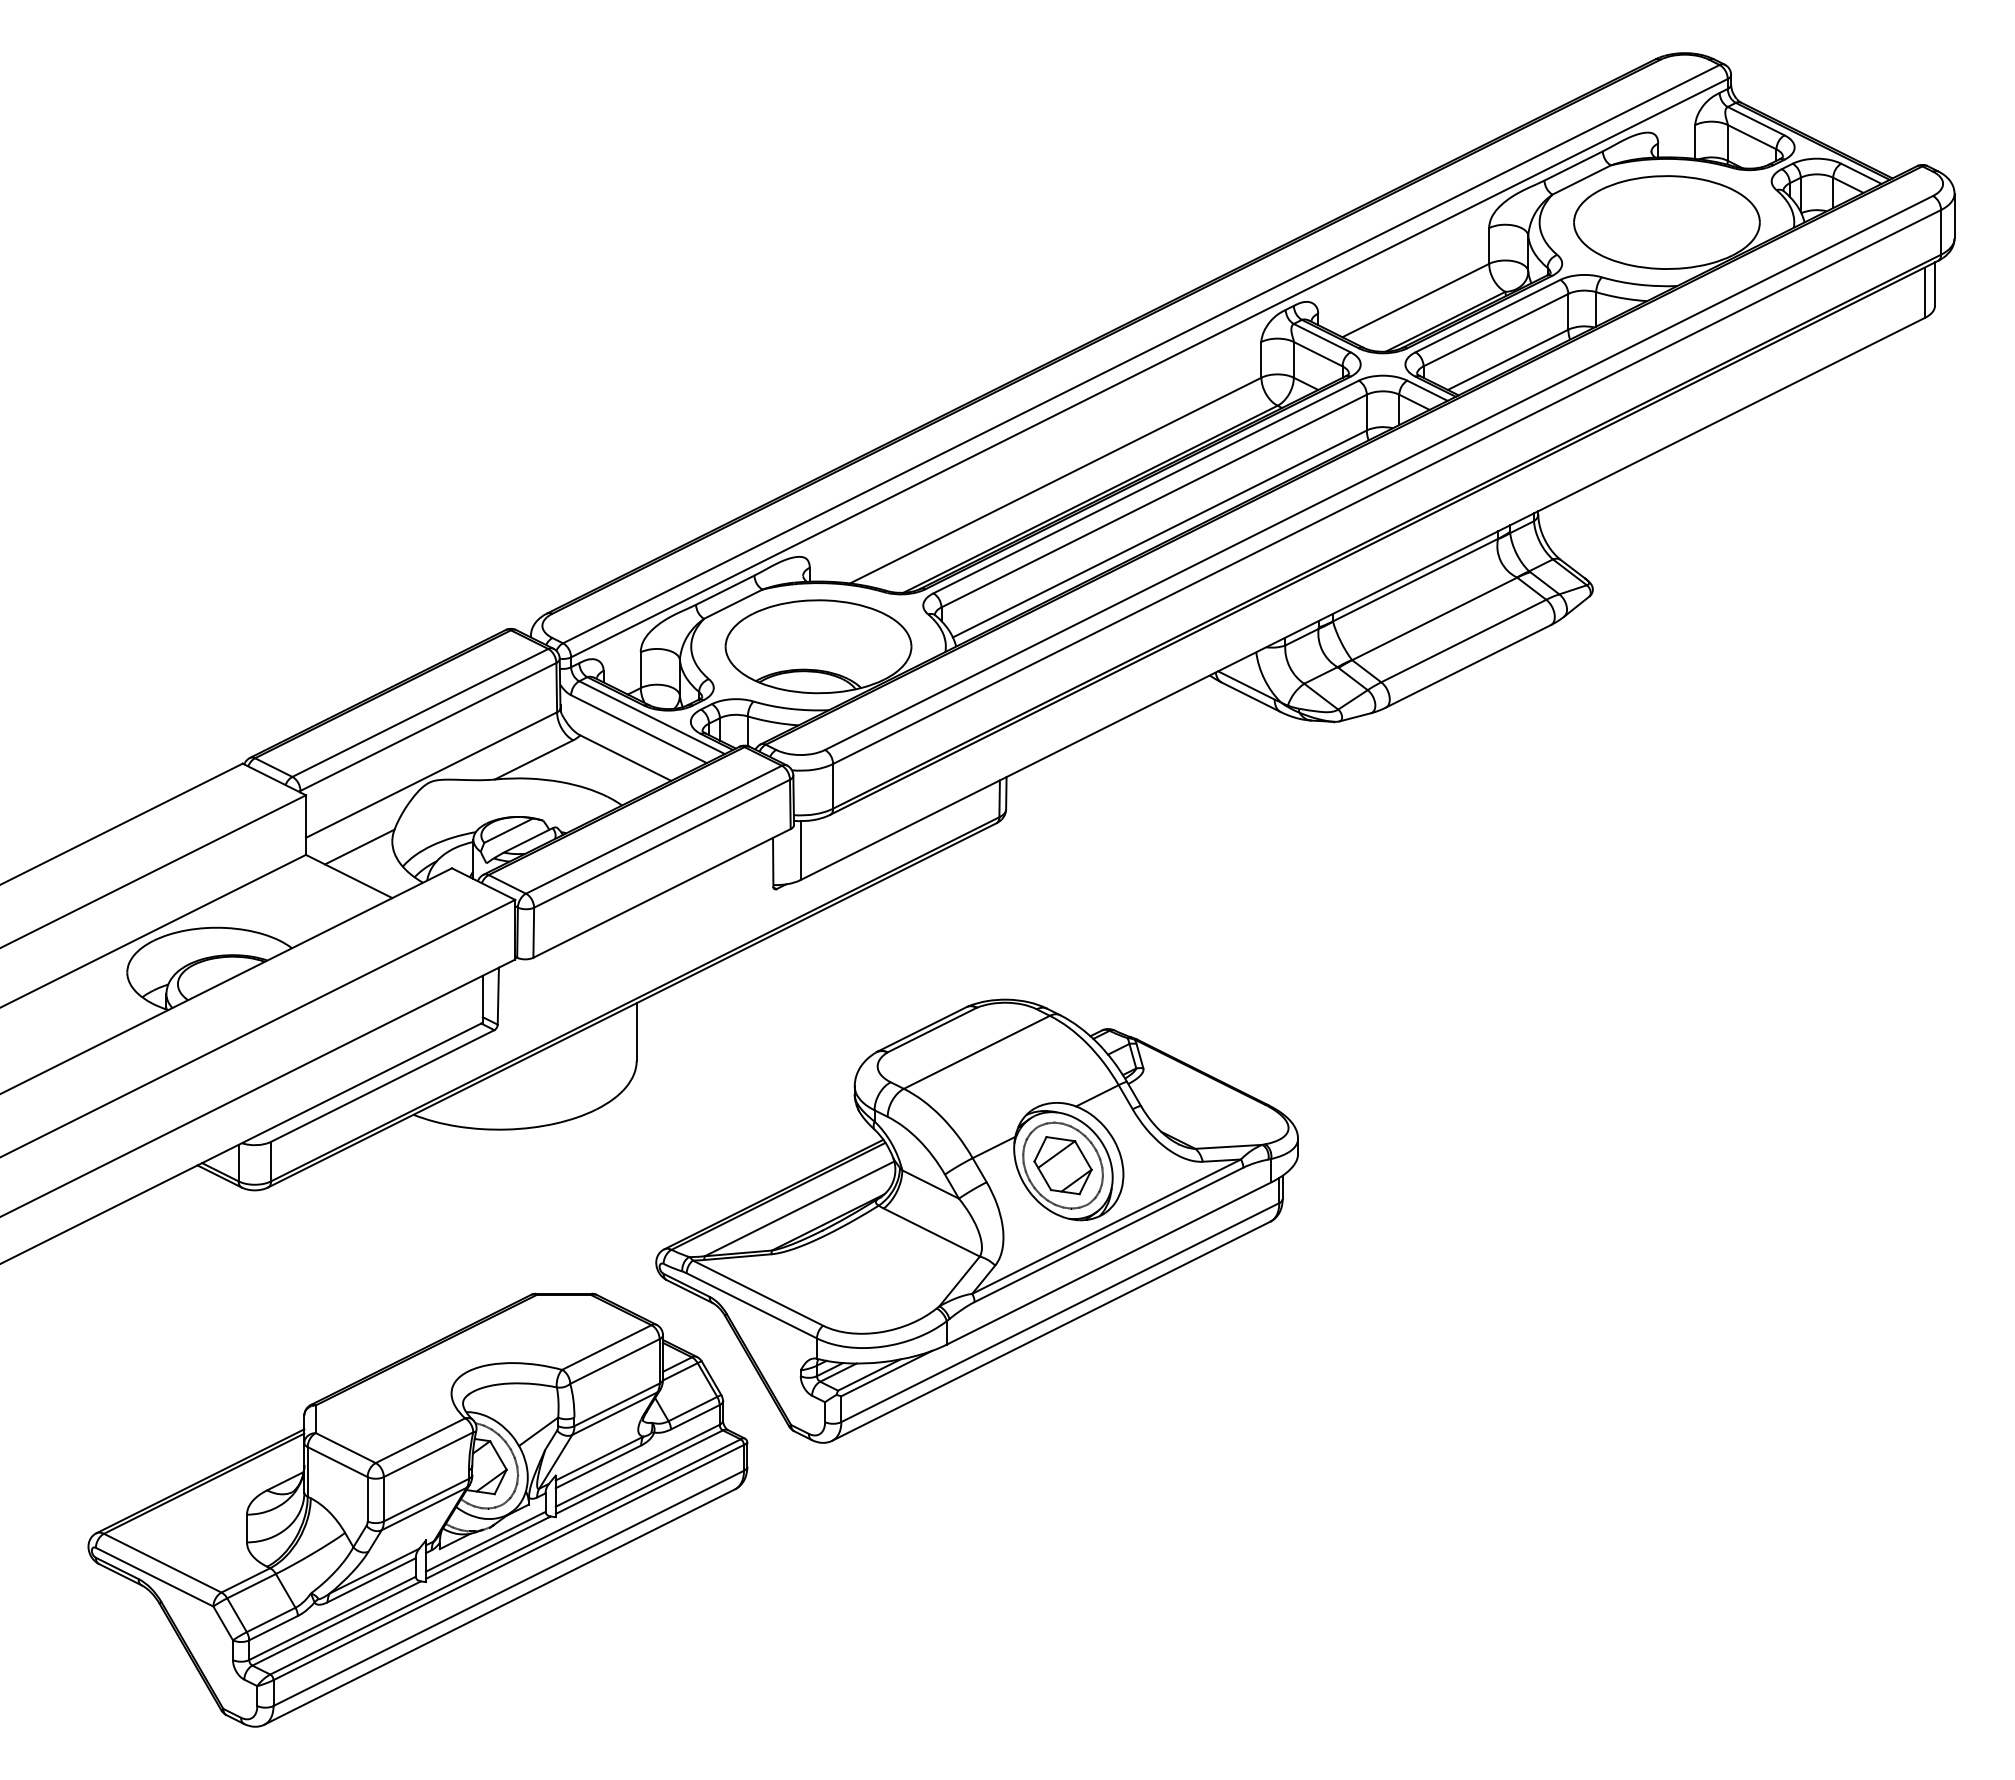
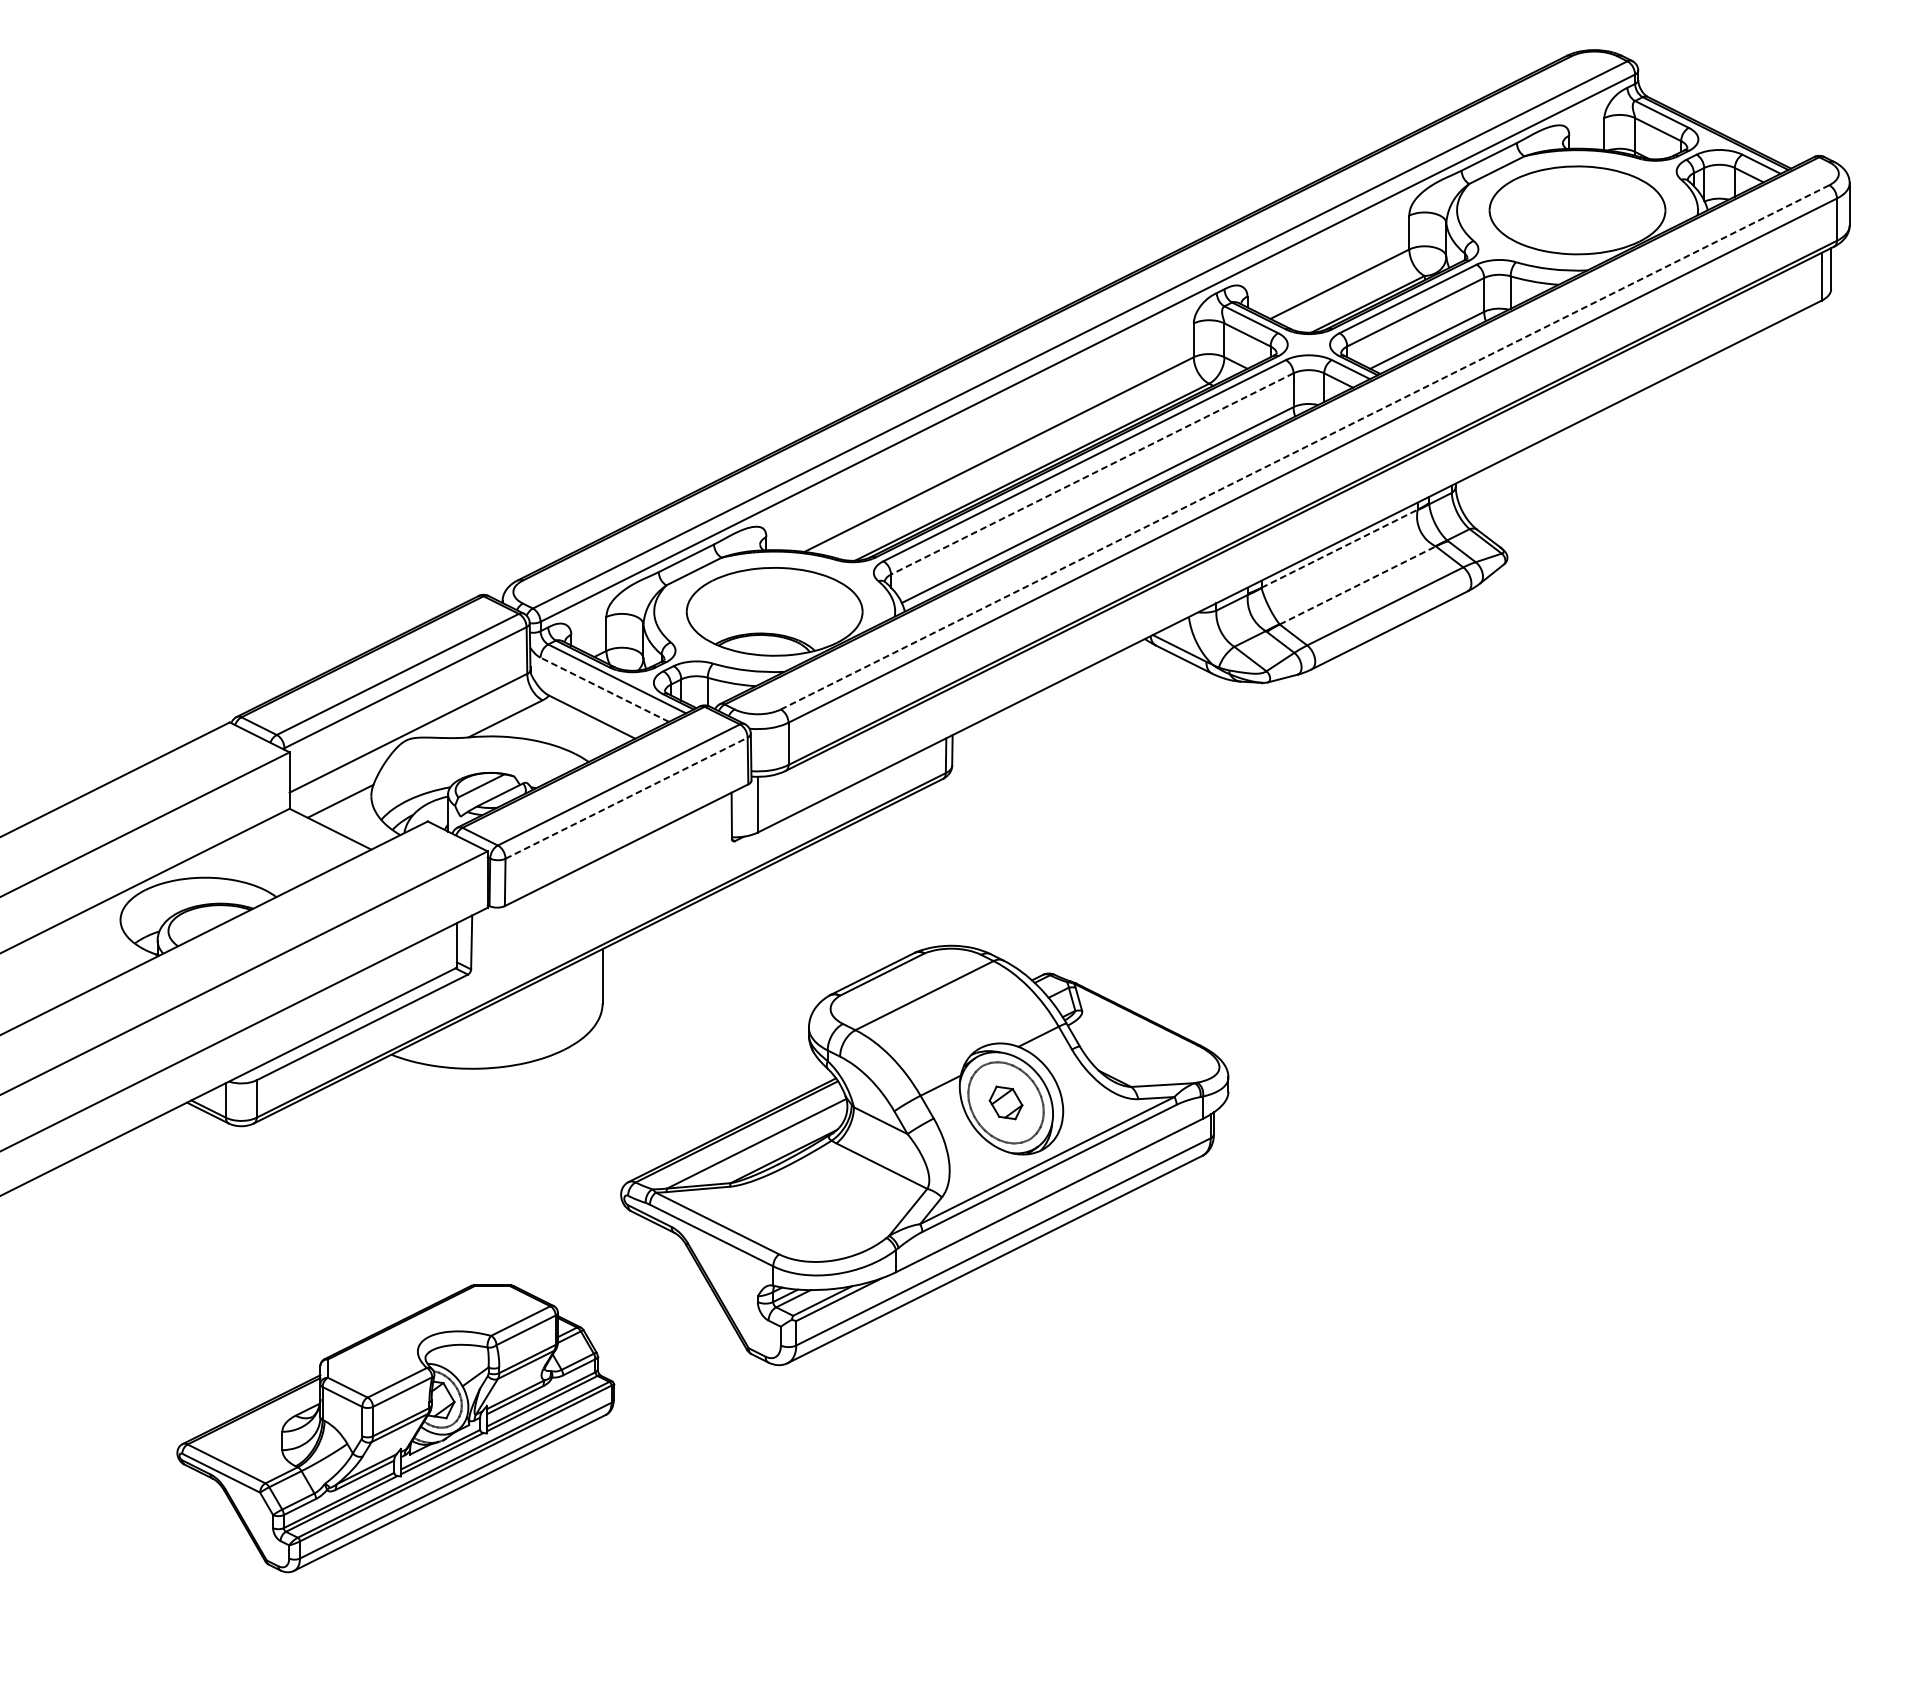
line: (1378, 473) -> (1304, 447), solid -> dashed
line: (1154, 501) -> (1092, 474), solid -> dashed
line: (1415, 579) -> (1339, 548), solid -> dashed
line: (1435, 618) -> (1358, 585), solid -> dashed
line: (639, 729) -> (605, 690), solid -> dashed
line: (662, 843) -> (627, 797), solid -> dashed
part: (1062, 1165) -> (1005, 1102), size x0.6
part: (417, 1509) -> (395, 1428), size x0.7

